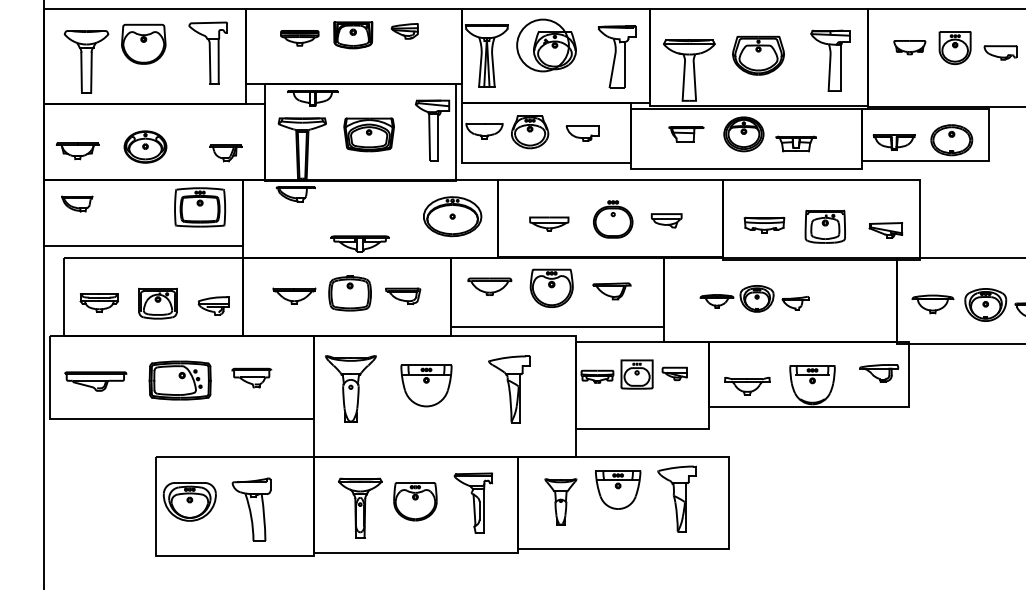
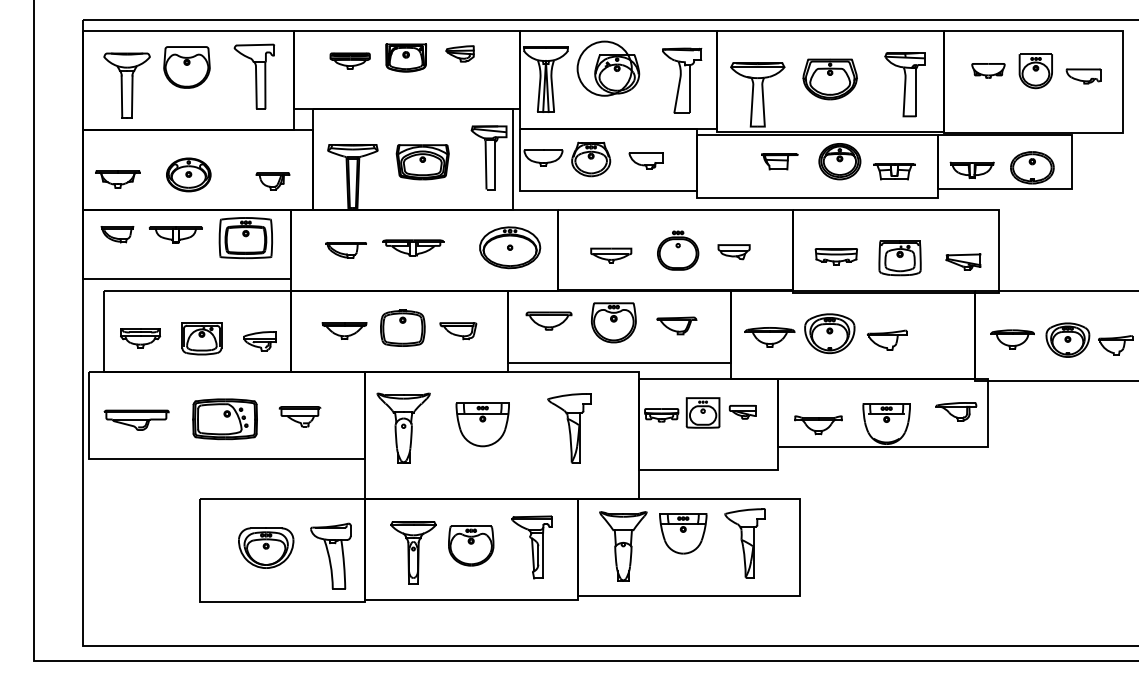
part: (312, 97) -> (175, 234), moved
part: (742, 134) -> (838, 161), moved
part: (295, 194) -> (345, 250), moved
part: (360, 243) -> (413, 247), moved
part: (754, 298) -> (825, 333), size x1.43
part: (560, 502) -> (623, 546), size x1.43
part: (216, 508) -> (294, 555), moved

